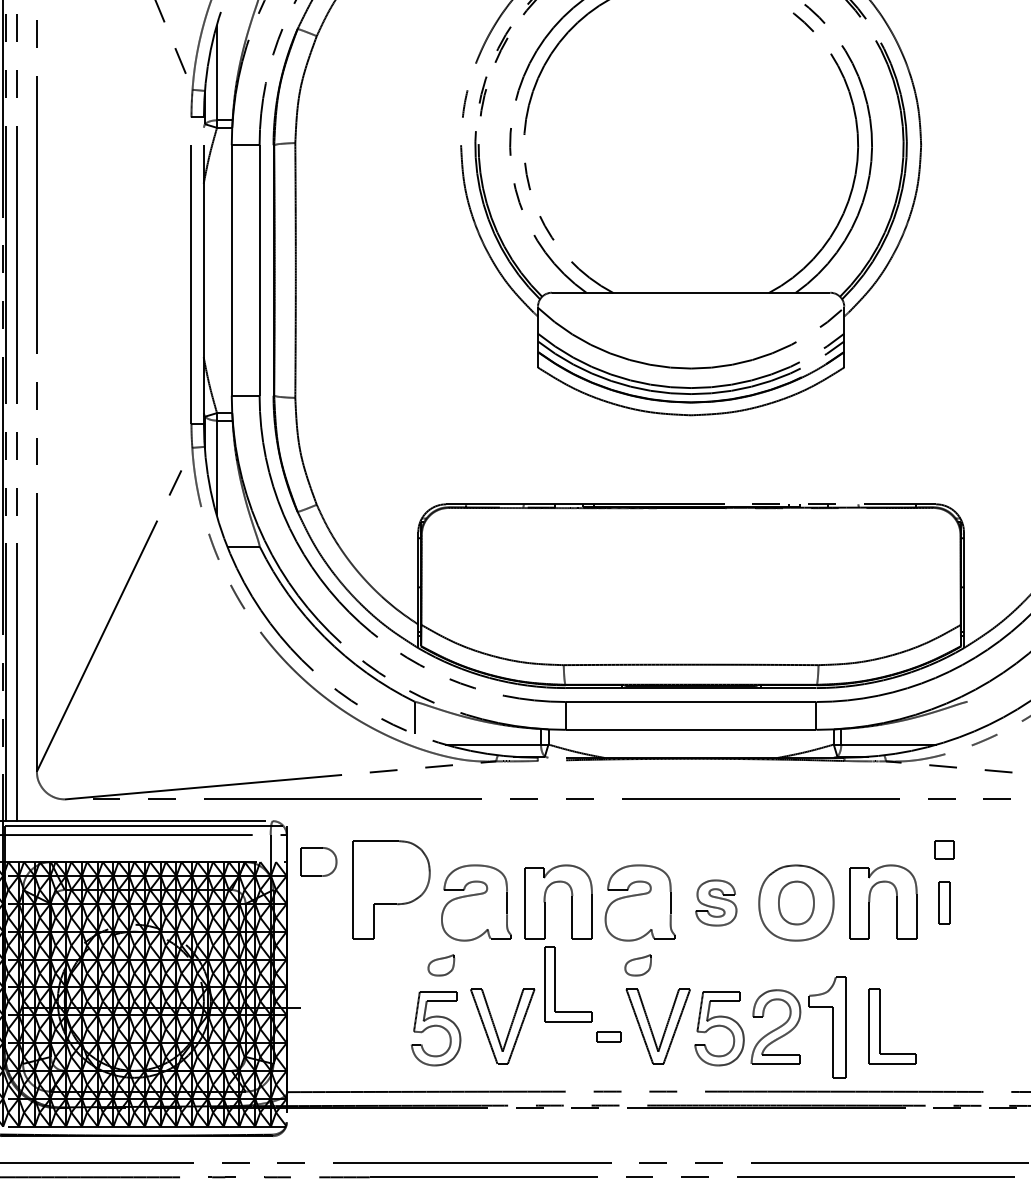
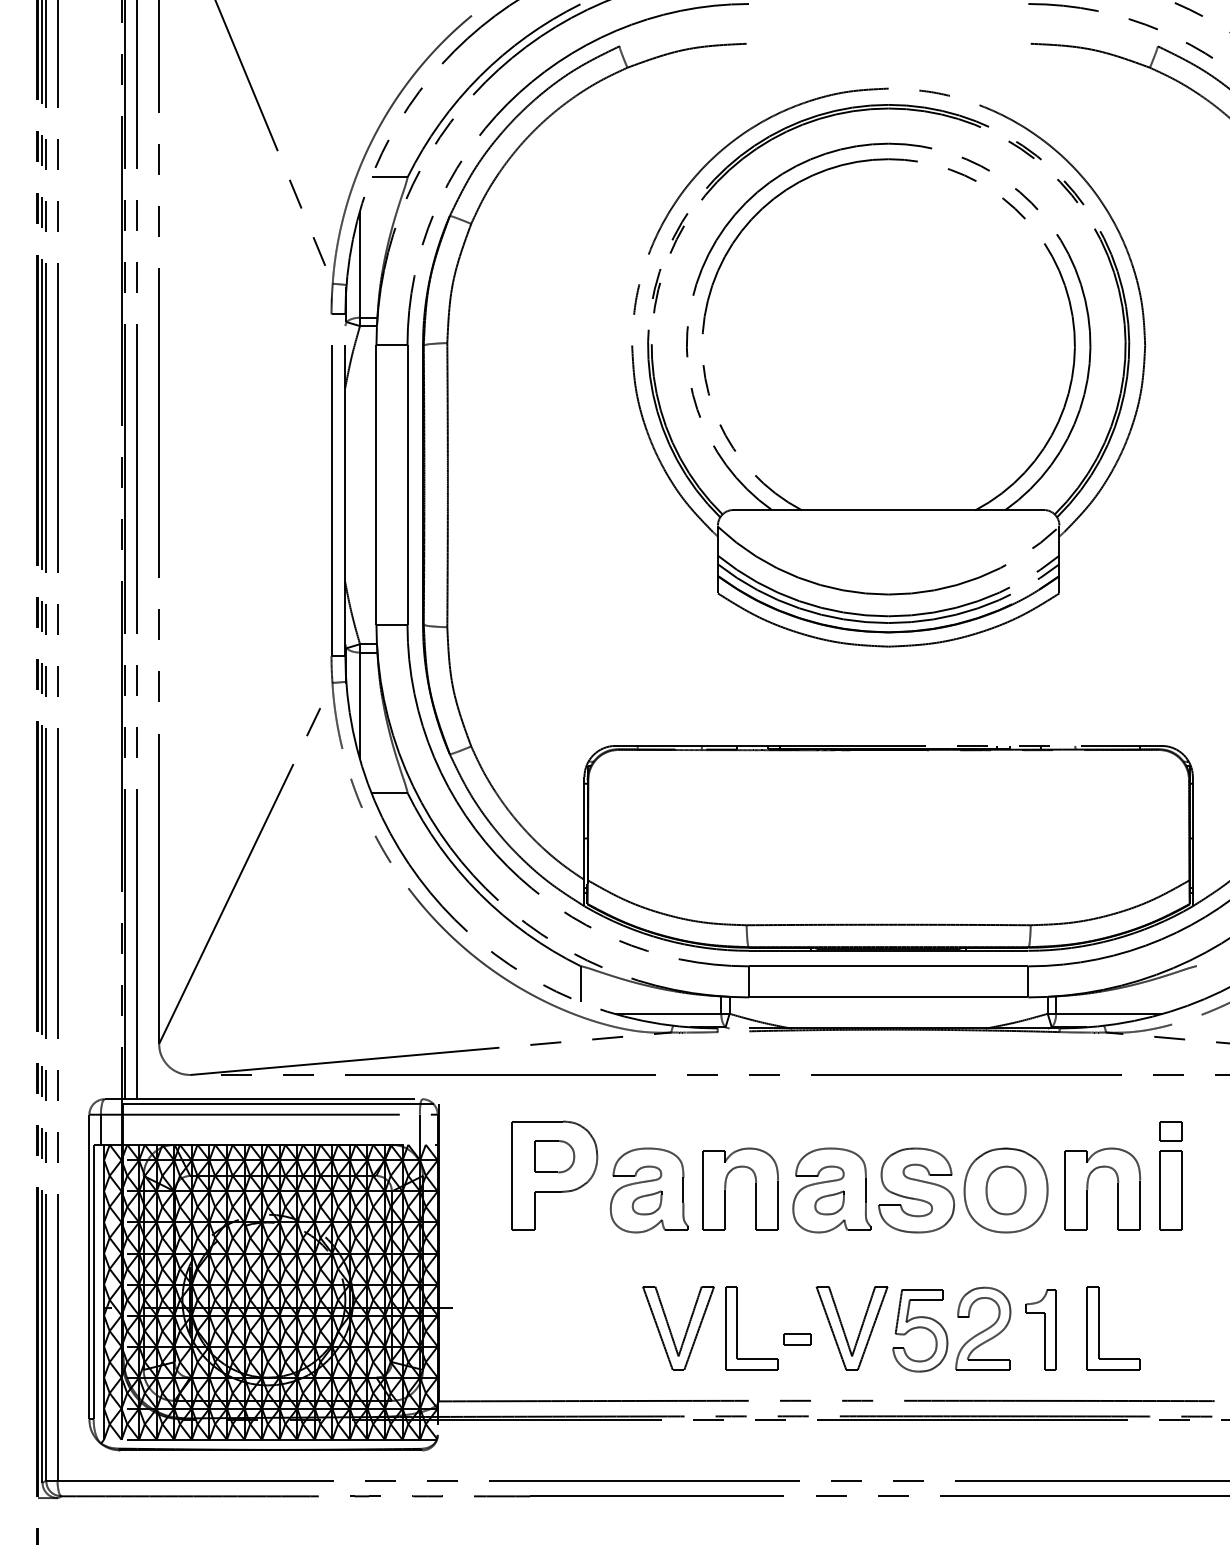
part: (318, 861) -> (554, 1156), moved
part: (716, 903) -> (916, 1190), size x1.67
part: (943, 903) -> (1170, 1190), size x1.67
part: (440, 964) -> (646, 1202), moved
part: (638, 964) -> (829, 1202), moved
part: (555, 984) -> (737, 1328), moved
part: (827, 1027) -> (1040, 1329), size x0.71
part: (436, 1028) -> (604, 1330), removed

